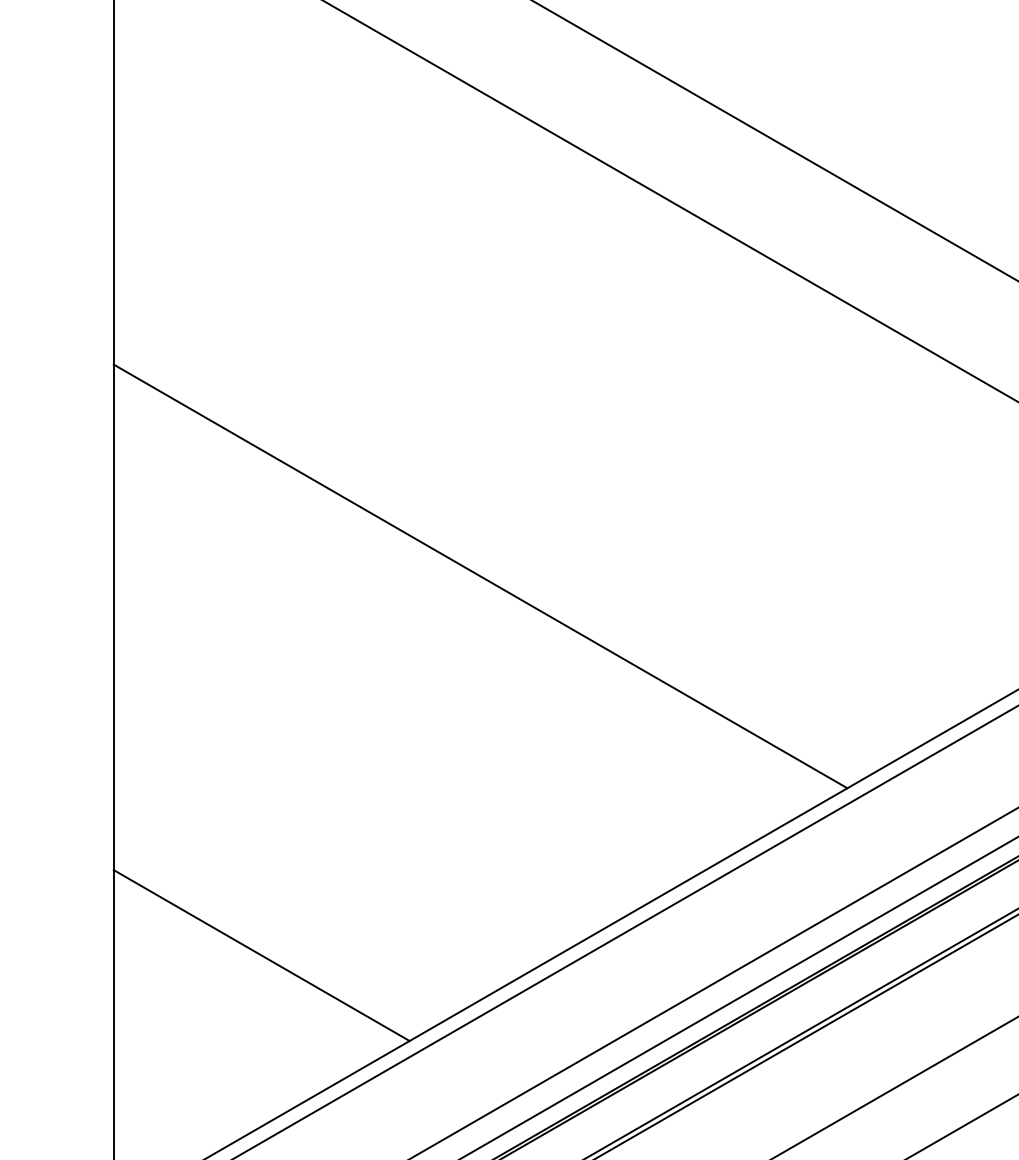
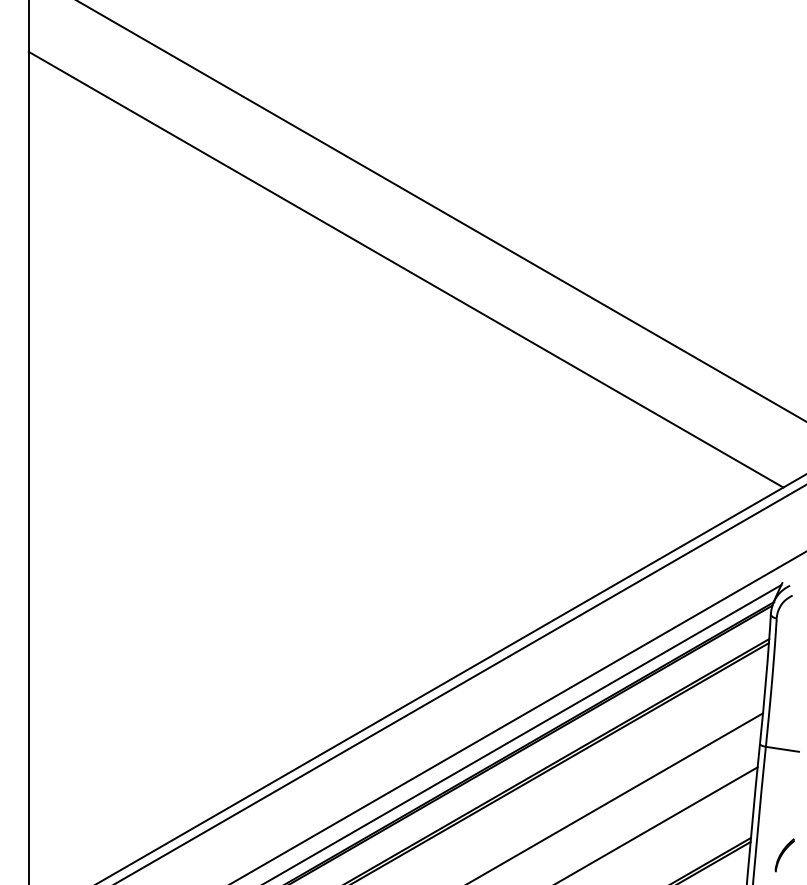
line: (480, 576) -> (268, 507), removed
line: (261, 955) -> (125, 755), removed

